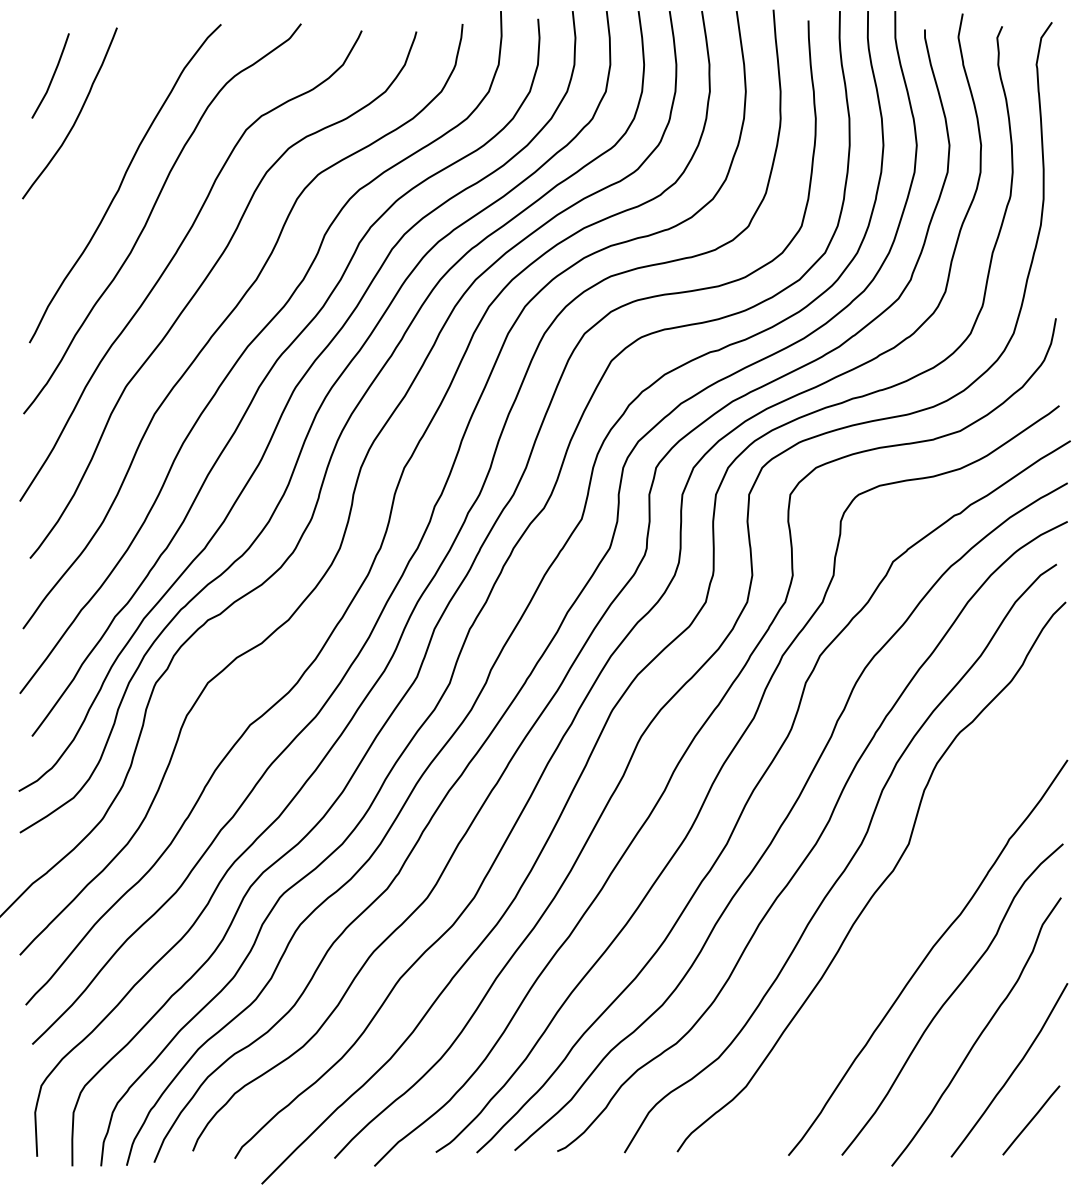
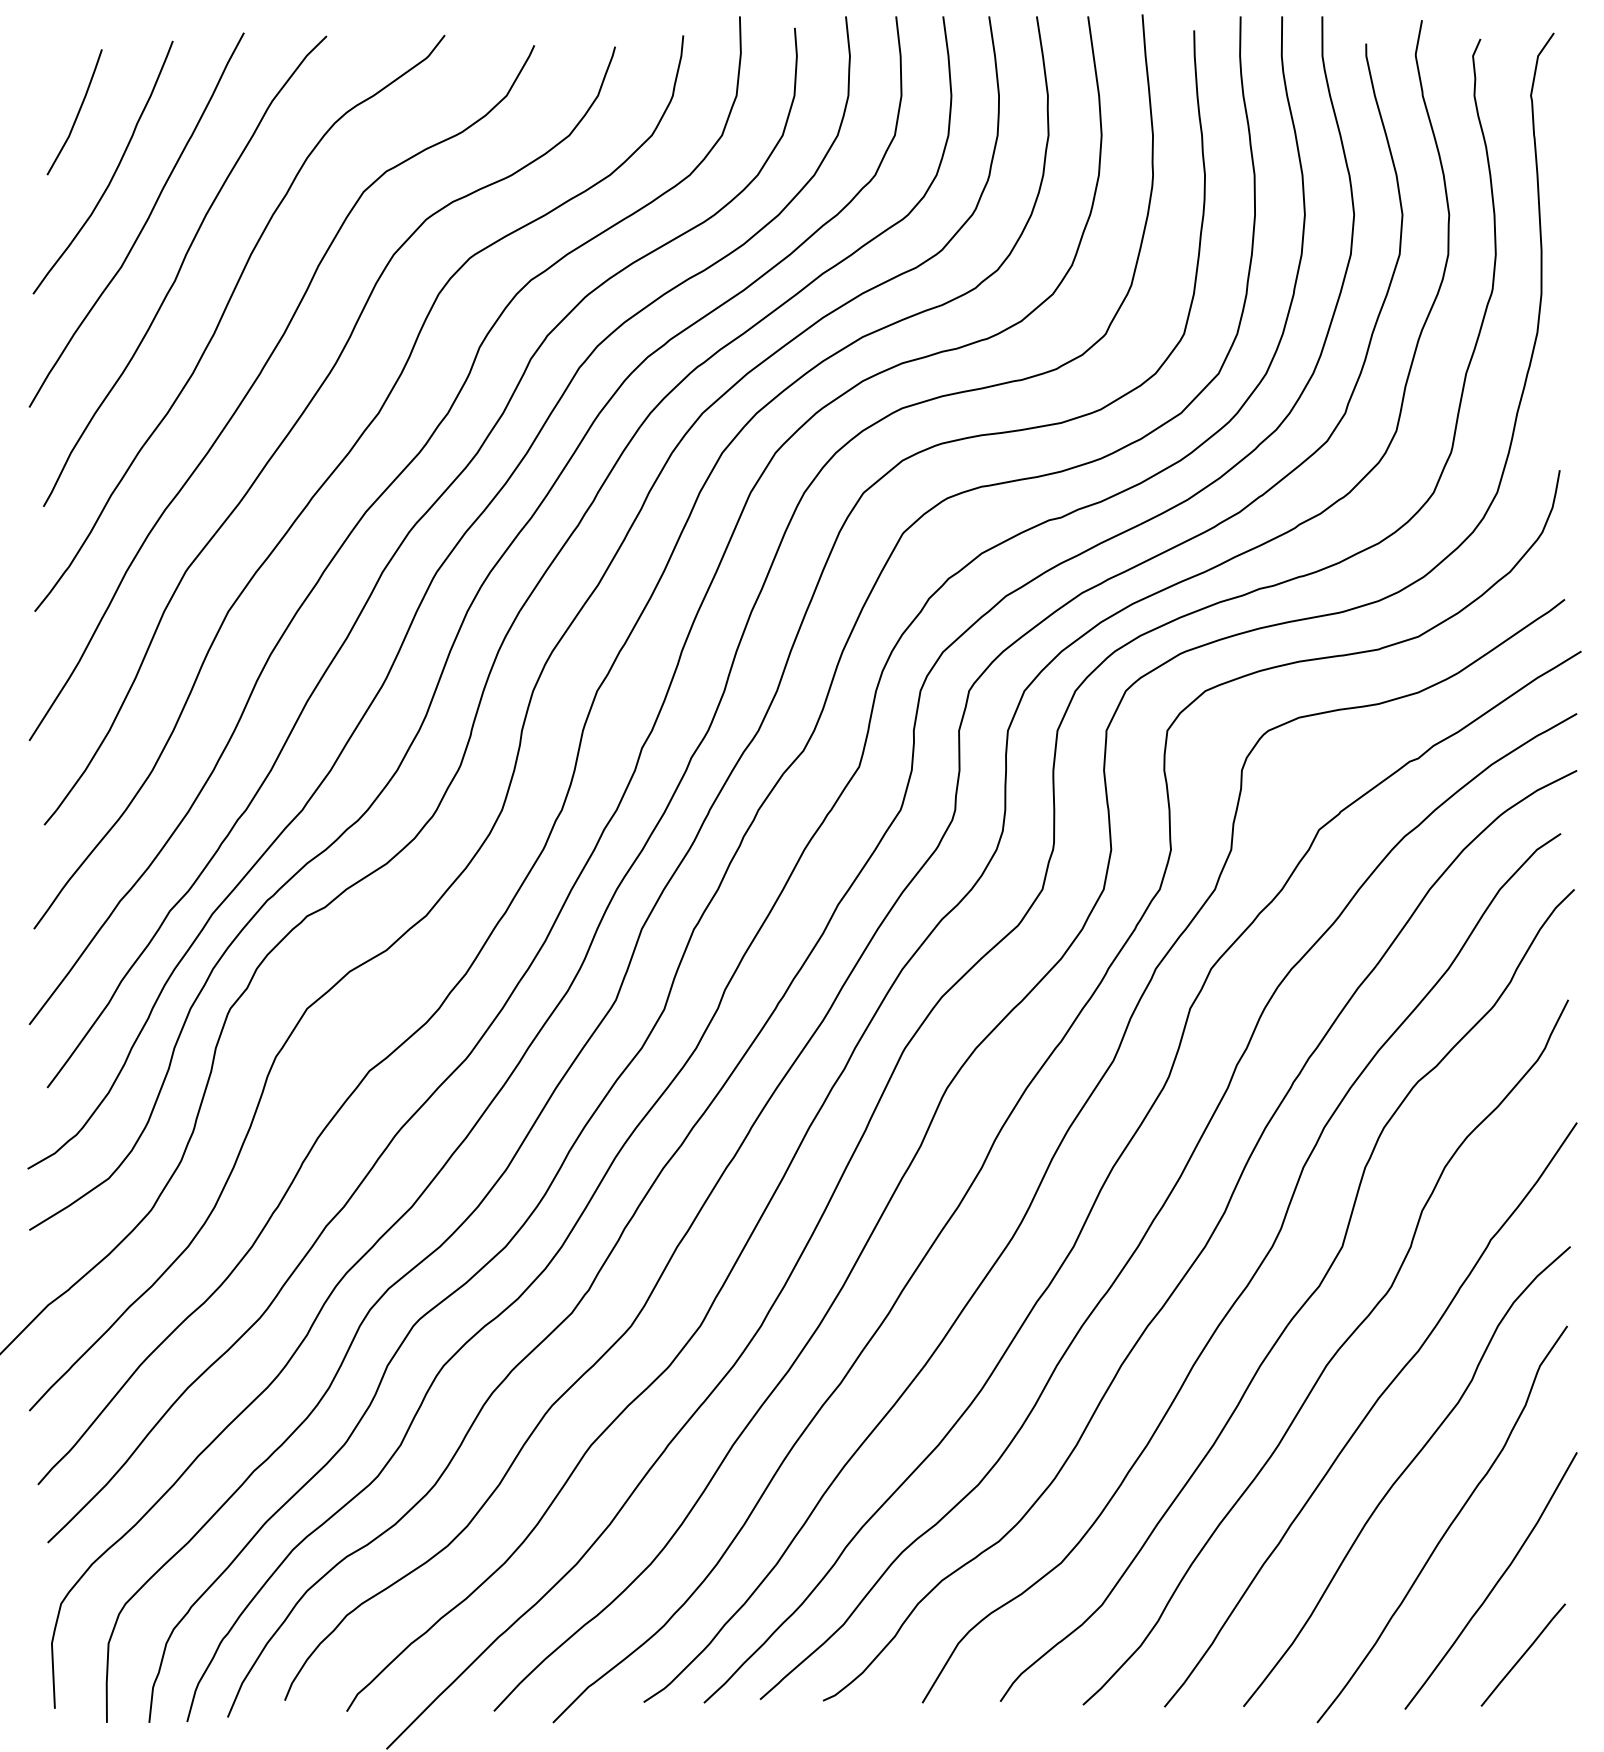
curve: (96, 152) -> (142, 225), added
curve: (901, 918) -> (1331, 1356), added

